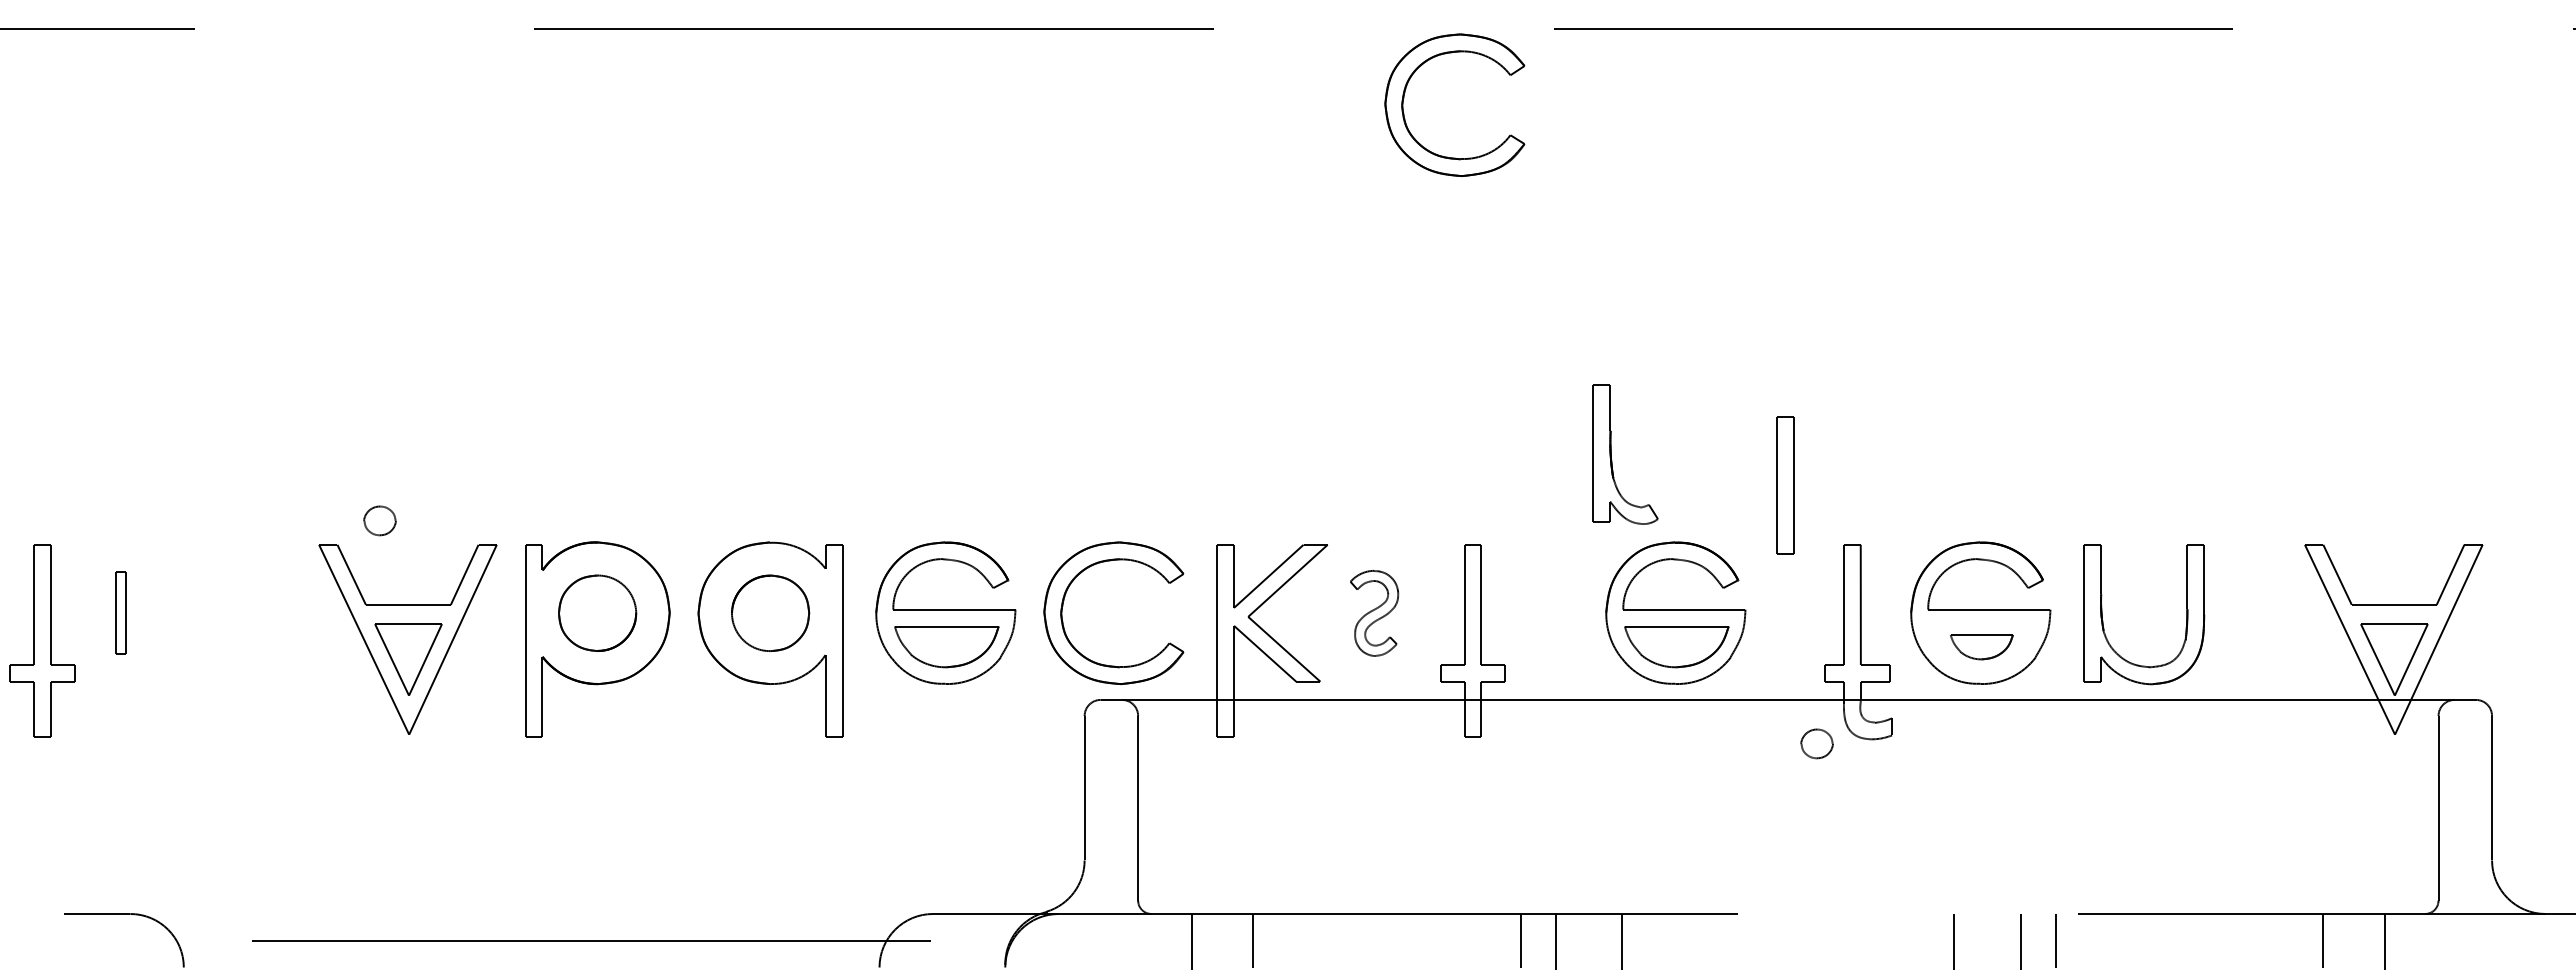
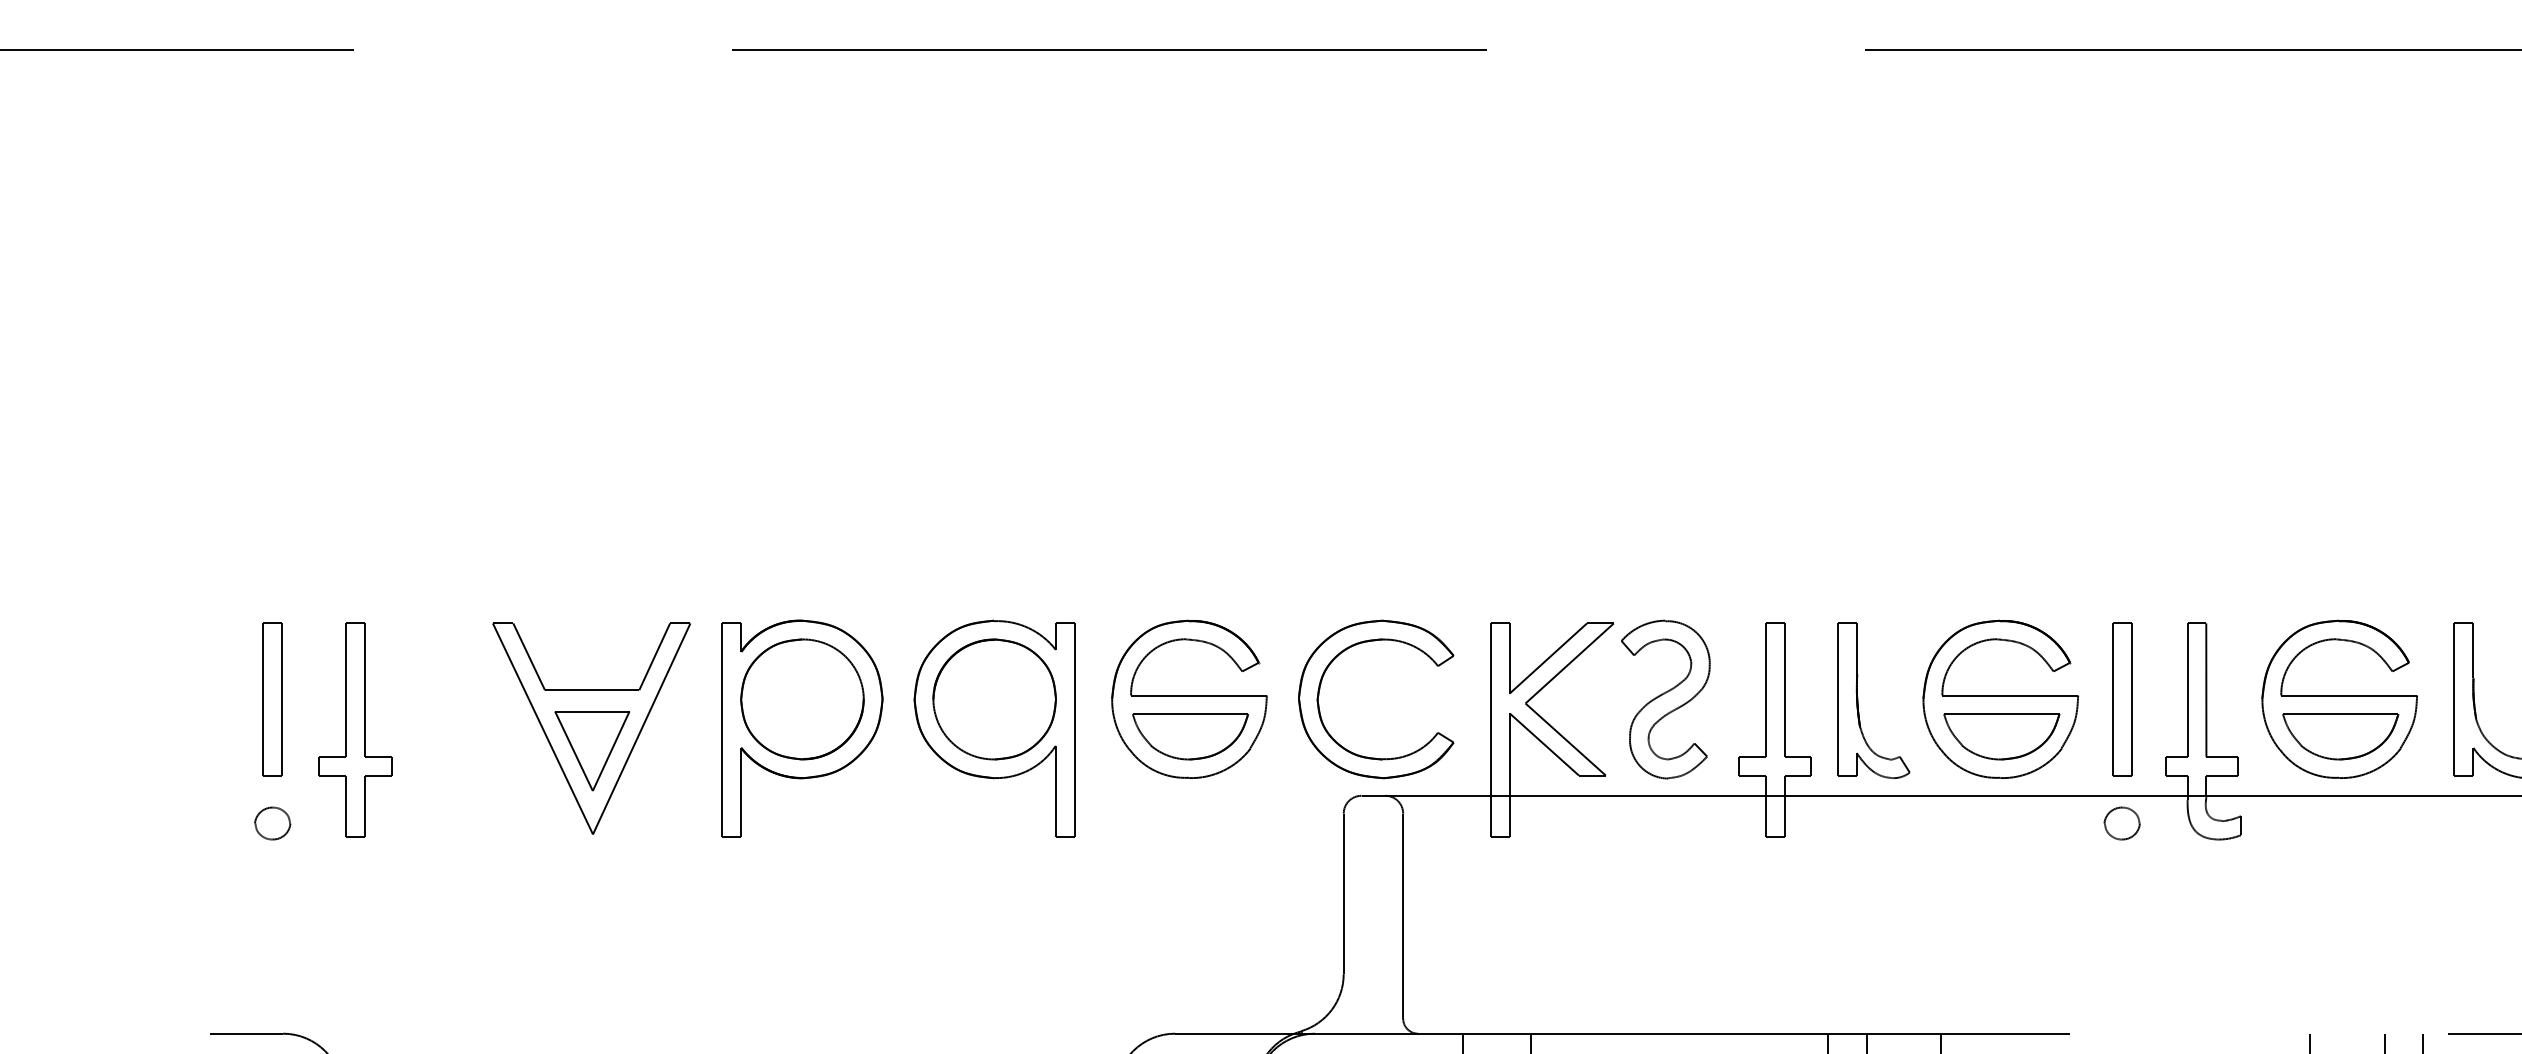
part: (1405, 93) -> (1700, 121), removed
part: (1611, 454) -> (1858, 700), moved
part: (1785, 485) -> (2122, 699), moved
part: (379, 520) -> (272, 823), moved
part: (120, 613) -> (272, 699), size x1.67
part: (597, 613) -> (802, 699), size x1.43
part: (770, 613) -> (994, 699), size x1.43
part: (1374, 613) -> (1665, 699), size x1.67
part: (42, 640) -> (355, 729), moved
part: (1981, 647) -> (2340, 737), size x1.67
part: (1816, 743) -> (2121, 823), moved

